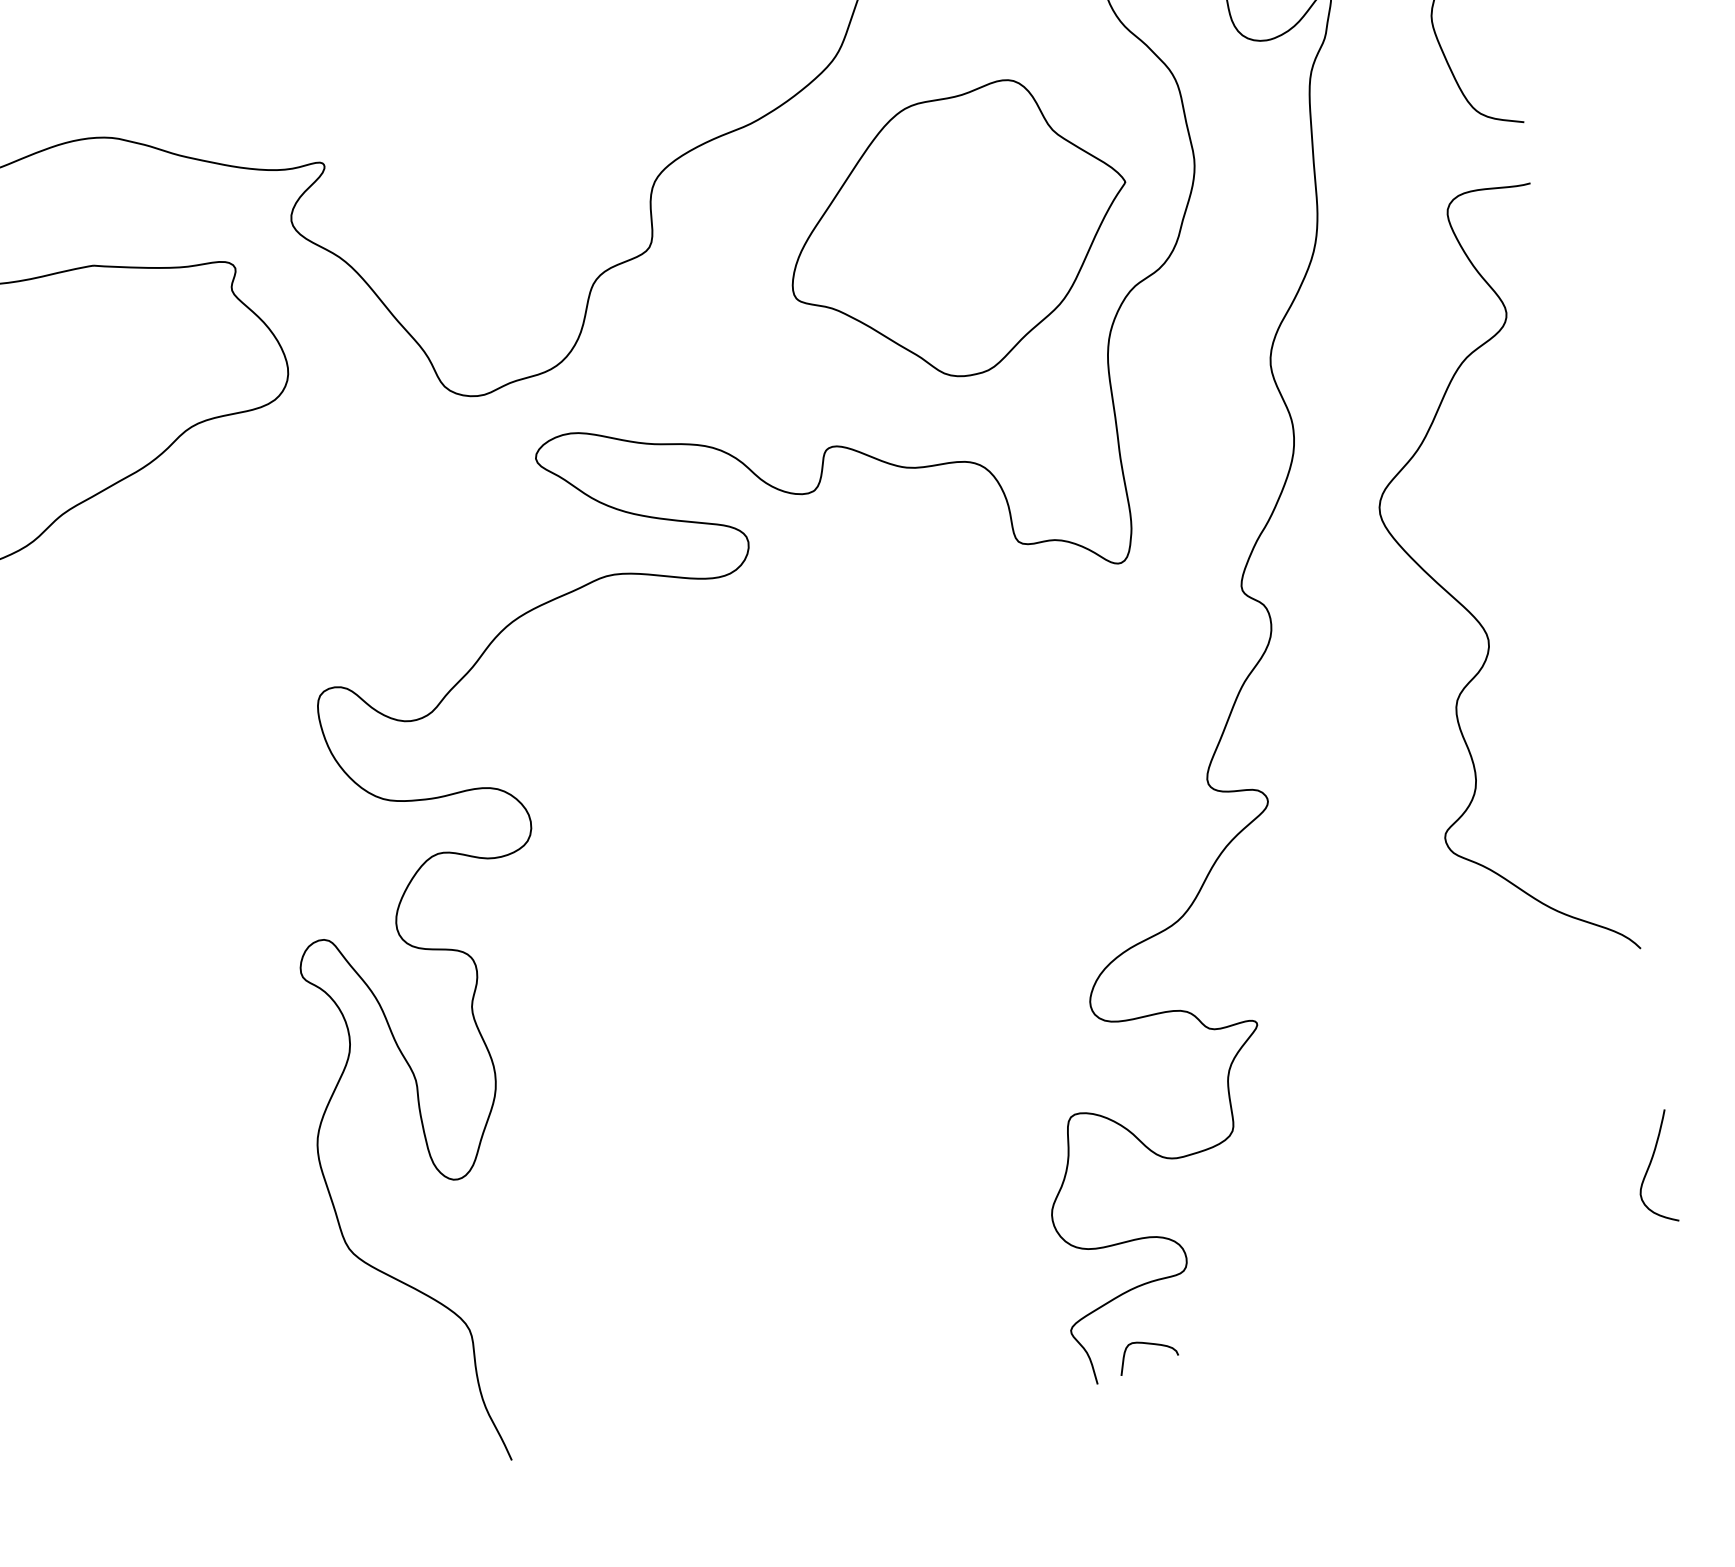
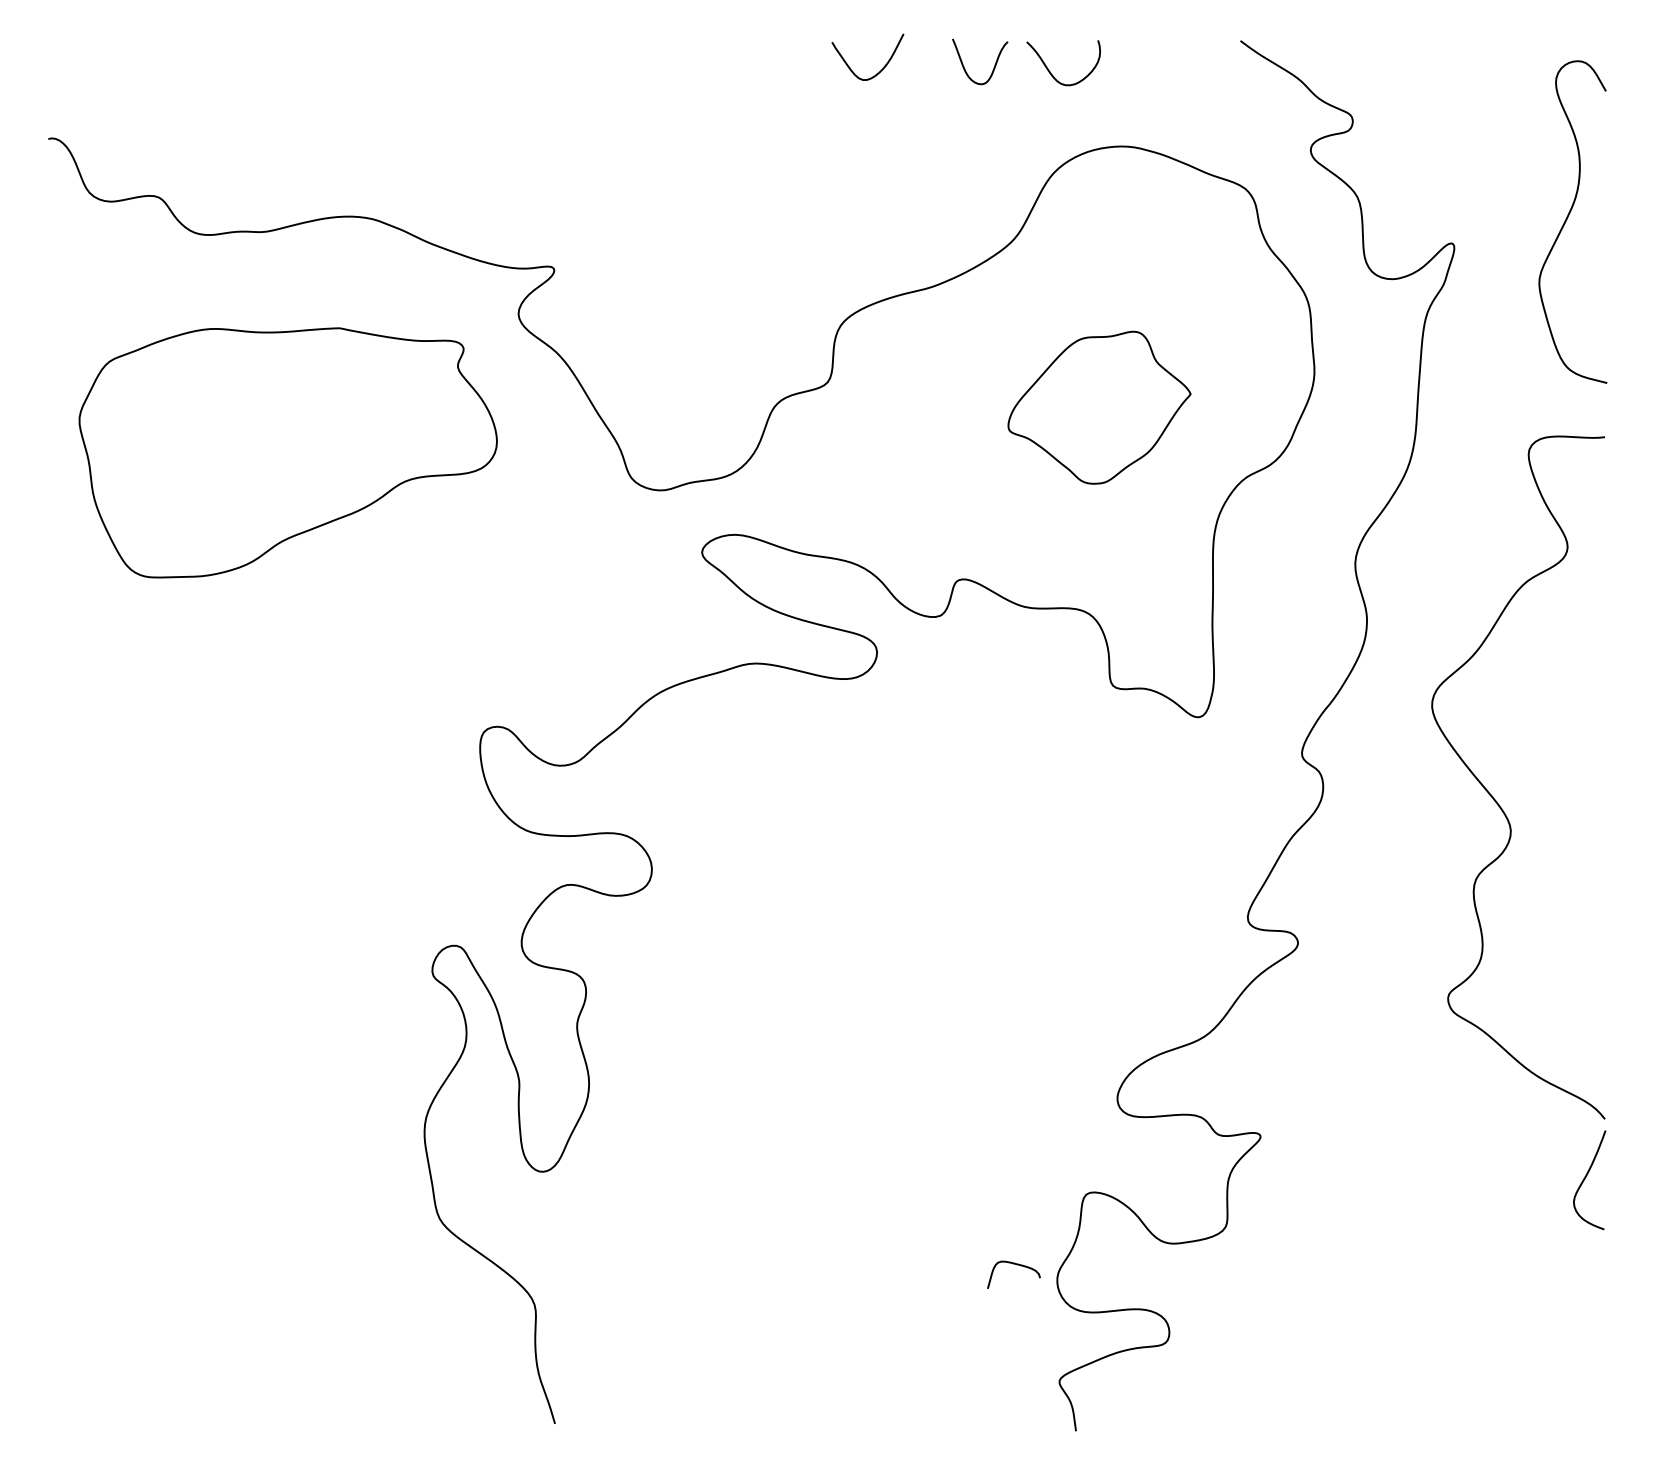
part: (958, 231) -> (1099, 407), size x0.6
curve: (1650, 1167) -> (1585, 1179), moved
curve: (1149, 1345) -> (1016, 1265), moved

